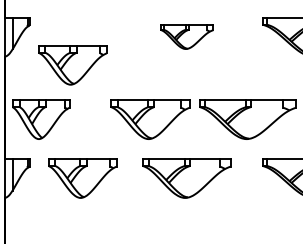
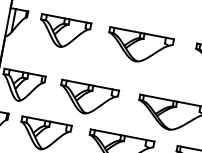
part: (186, 37) -> (139, 47), size x1.67
part: (72, 65) -> (63, 33), moved
part: (150, 119) -> (87, 99), moved

